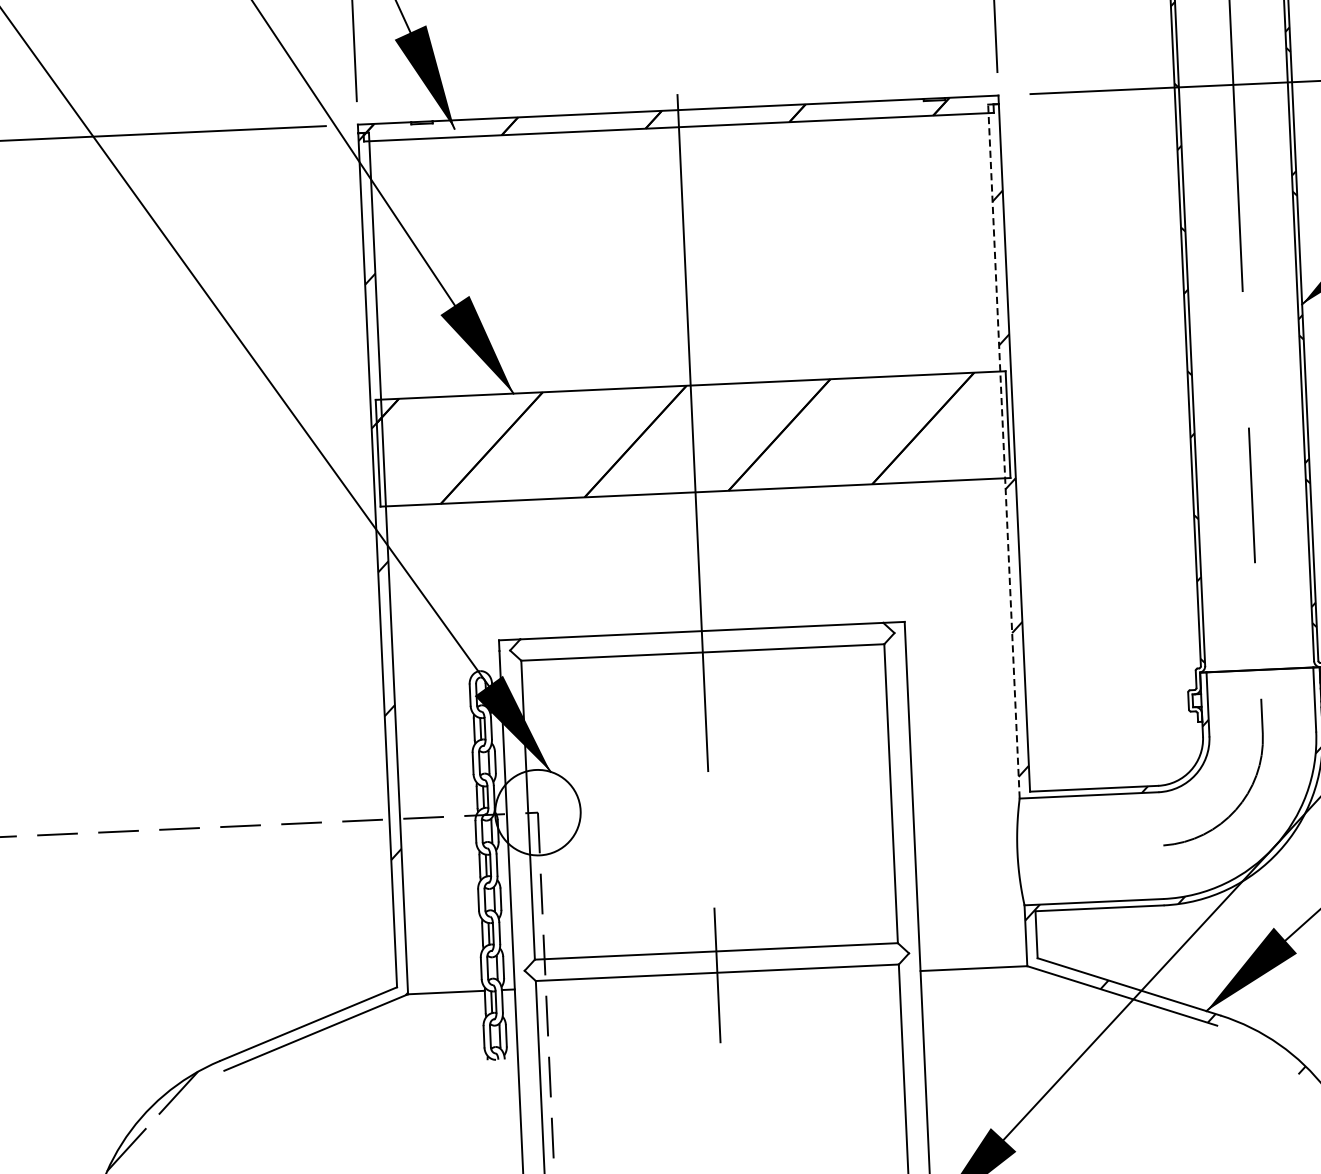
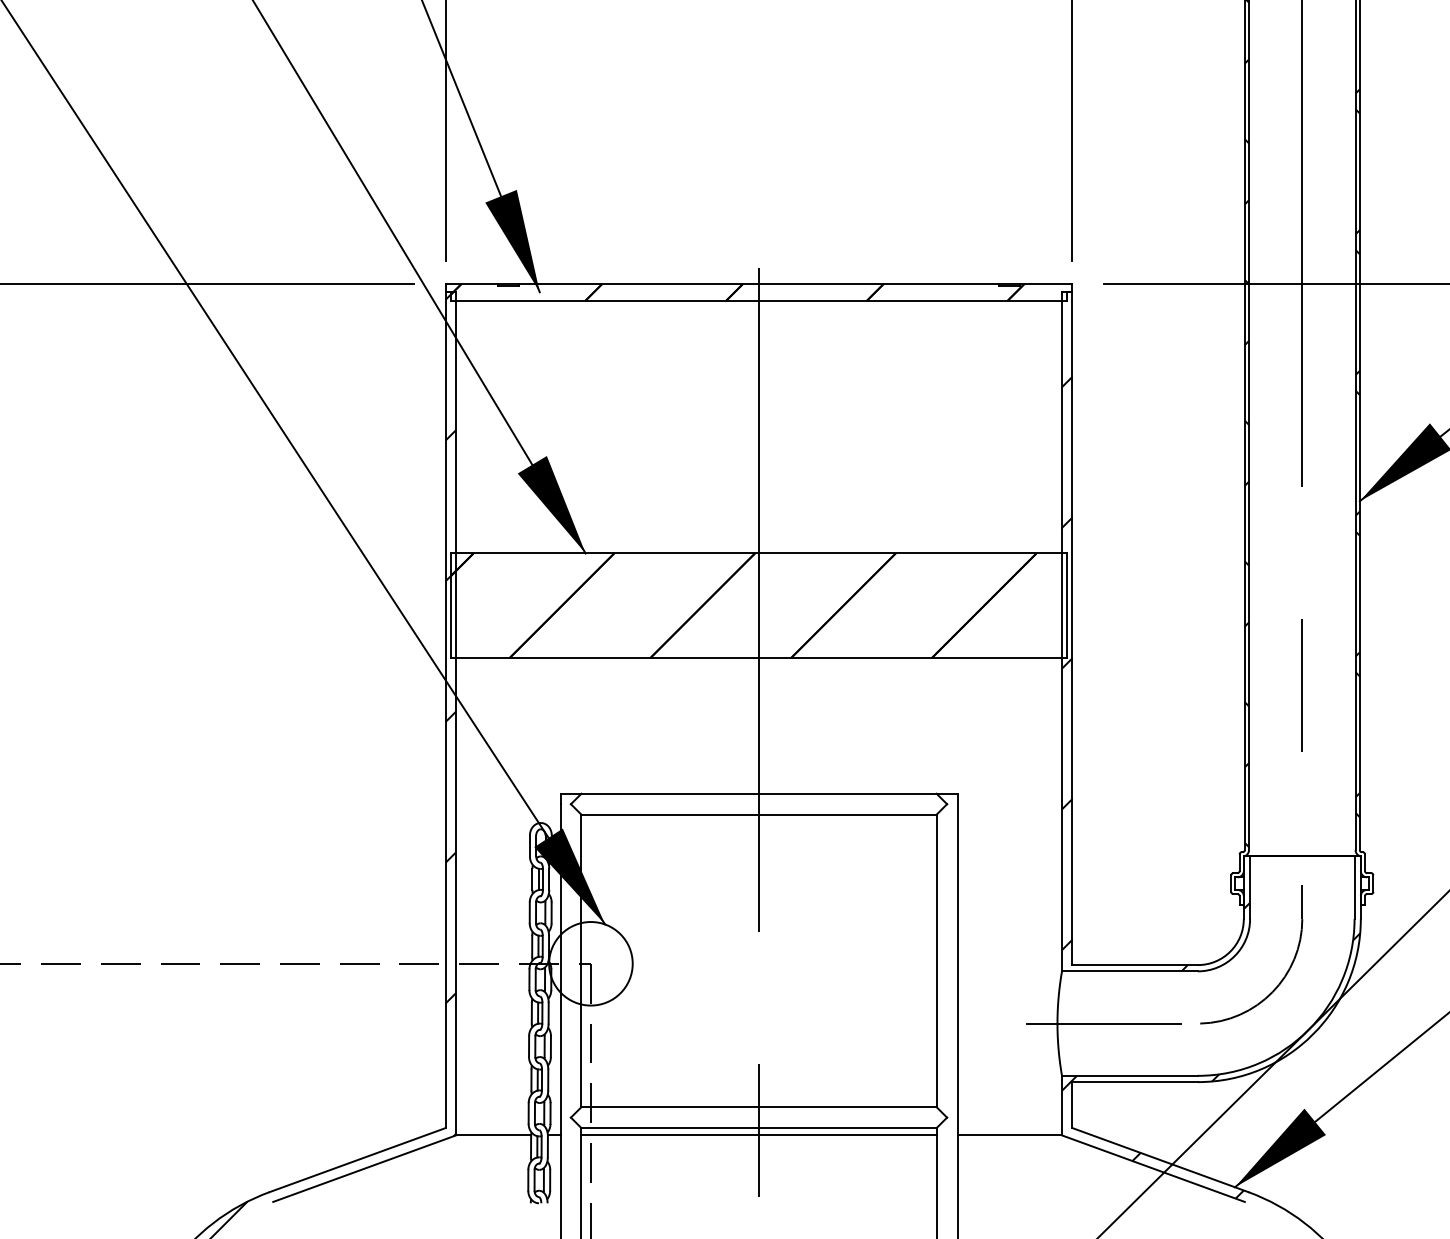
line: (1004, 451) -> (1062, 631), dashed -> solid
line: (1065, 849) -> (1104, 1023), added
line: (717, 980) -> (758, 1135), added

